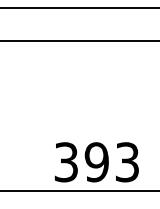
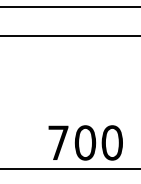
text: (97, 161) -> (85, 142), 393 -> 700

